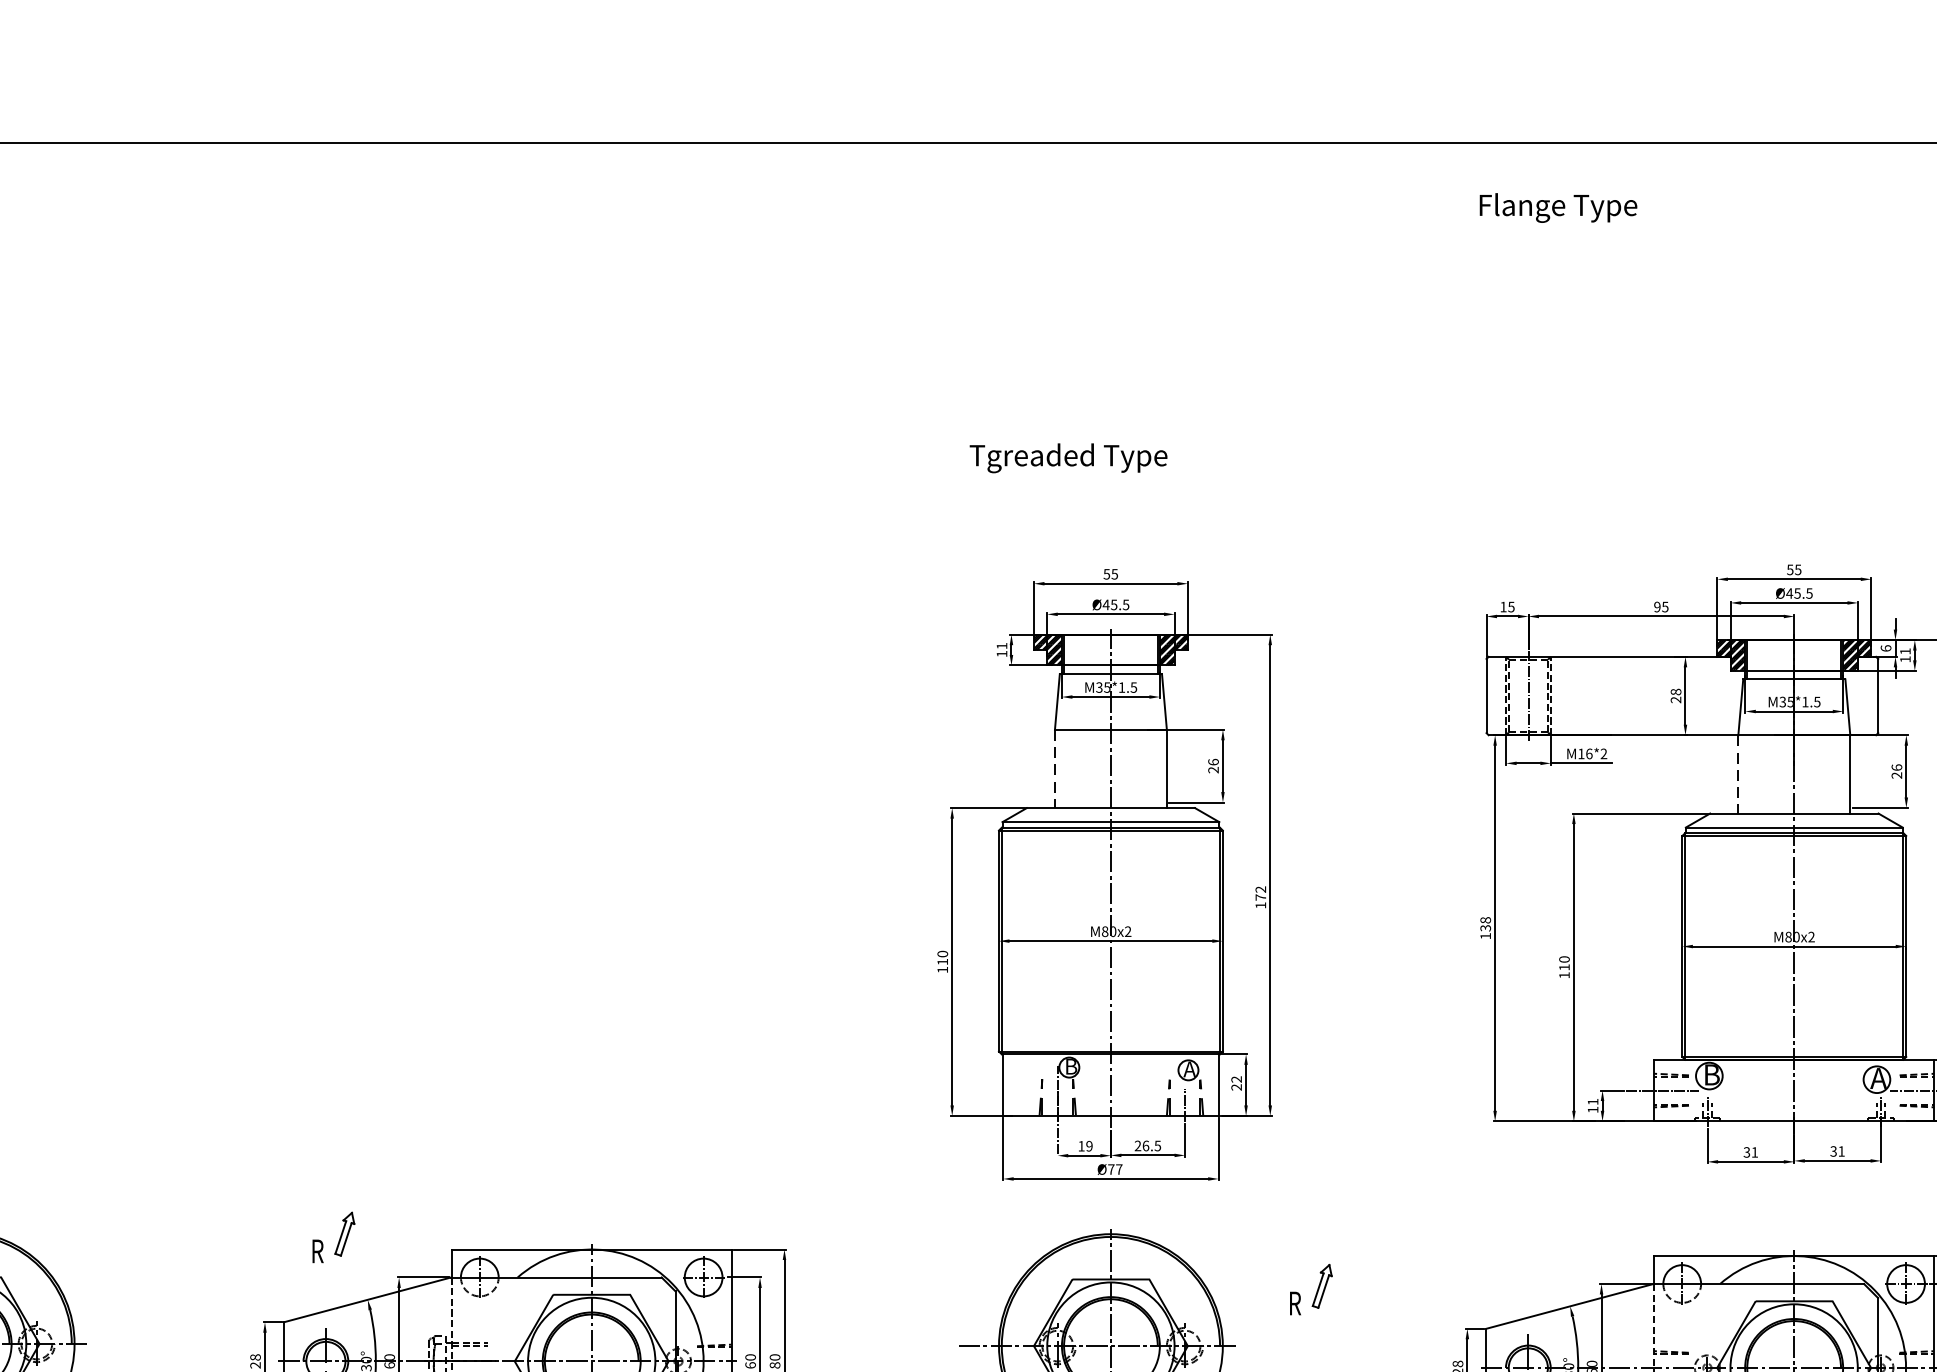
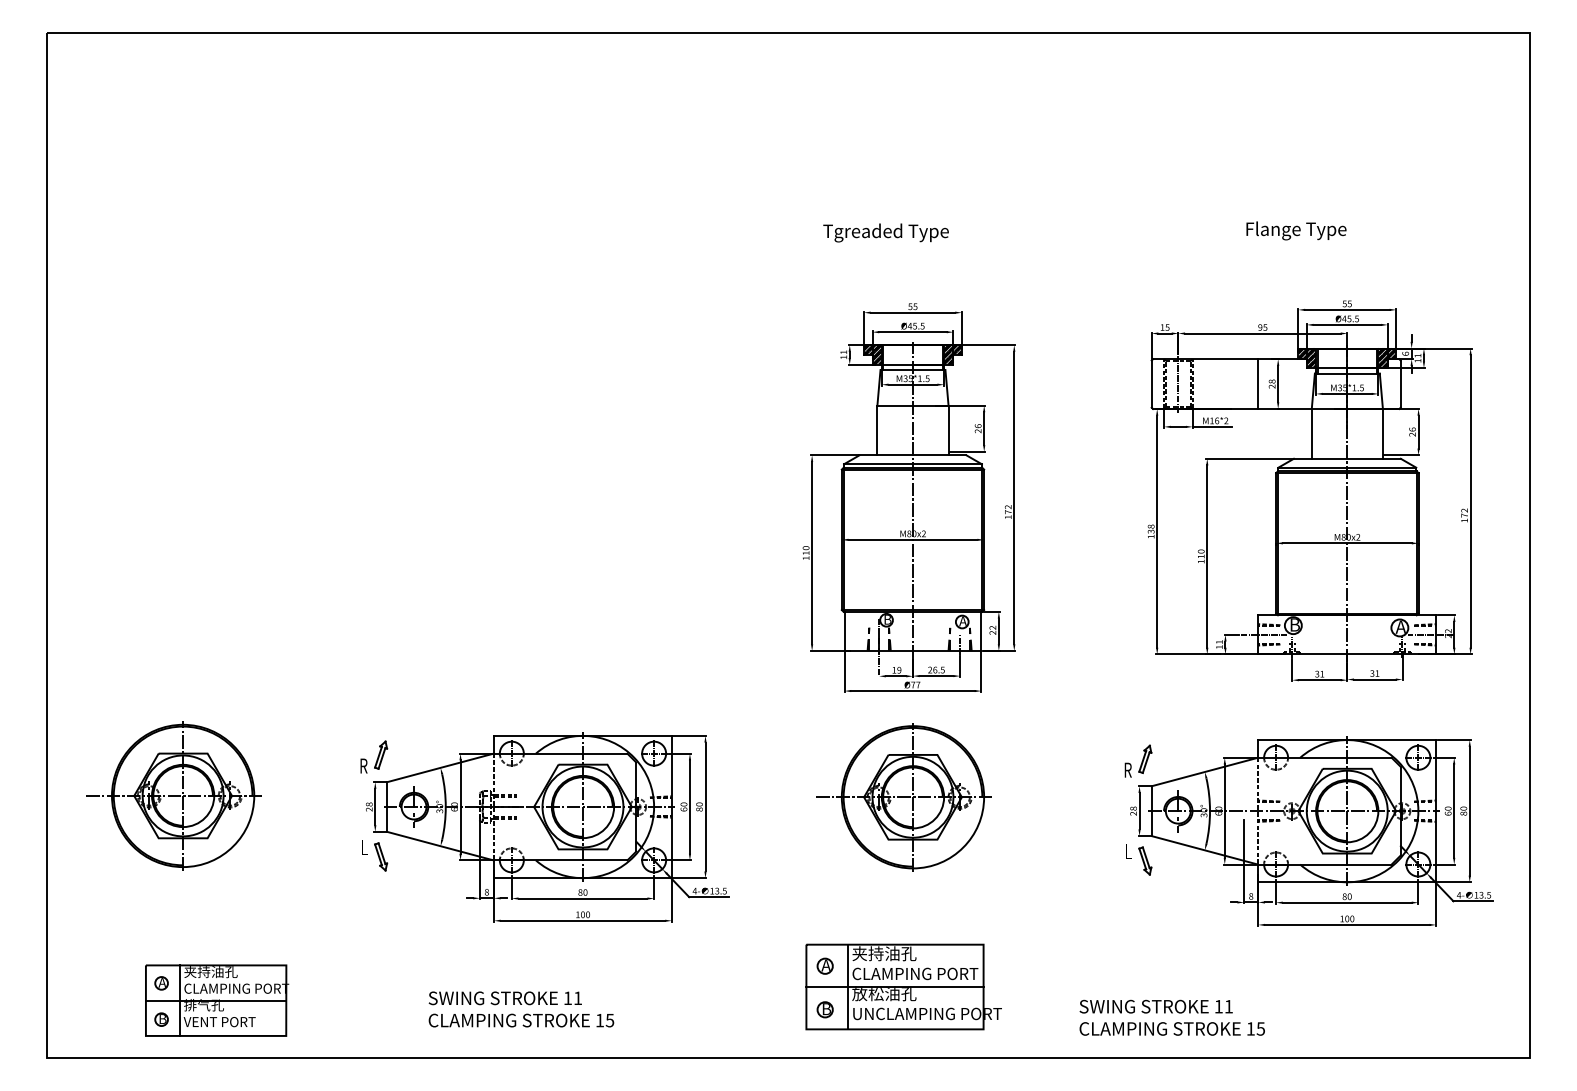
text: (1558, 207) -> (1296, 230), moved
line: (1652, 696) -> (1257, 384), added
line: (1055, 769) -> (877, 430), dashed -> solid
line: (1737, 773) -> (1311, 433), dashed -> solid
part: (334, 1236) -> (374, 756), moved
part: (1311, 1288) -> (1138, 760), moved

